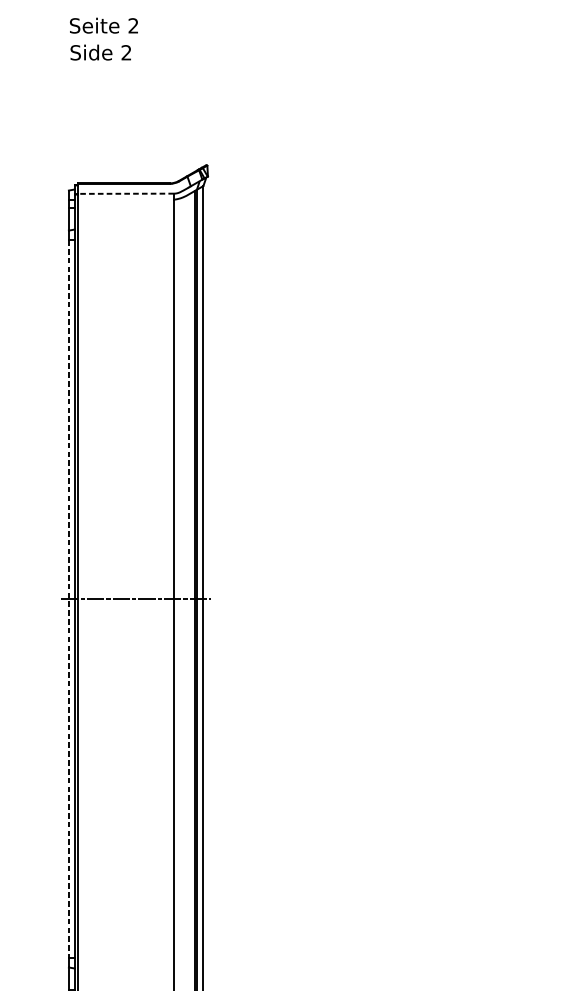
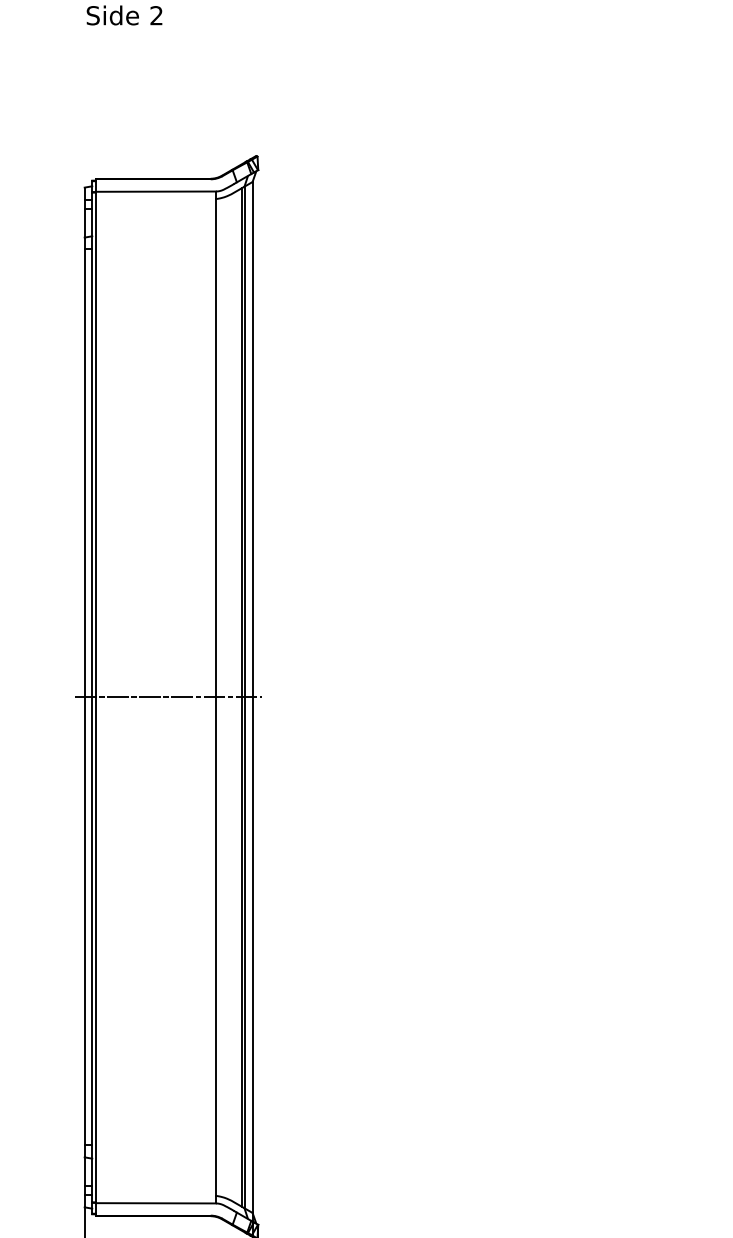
line: (125, 193) -> (155, 191), dashed -> solid
line: (68, 599) -> (84, 697), dashed -> solid

